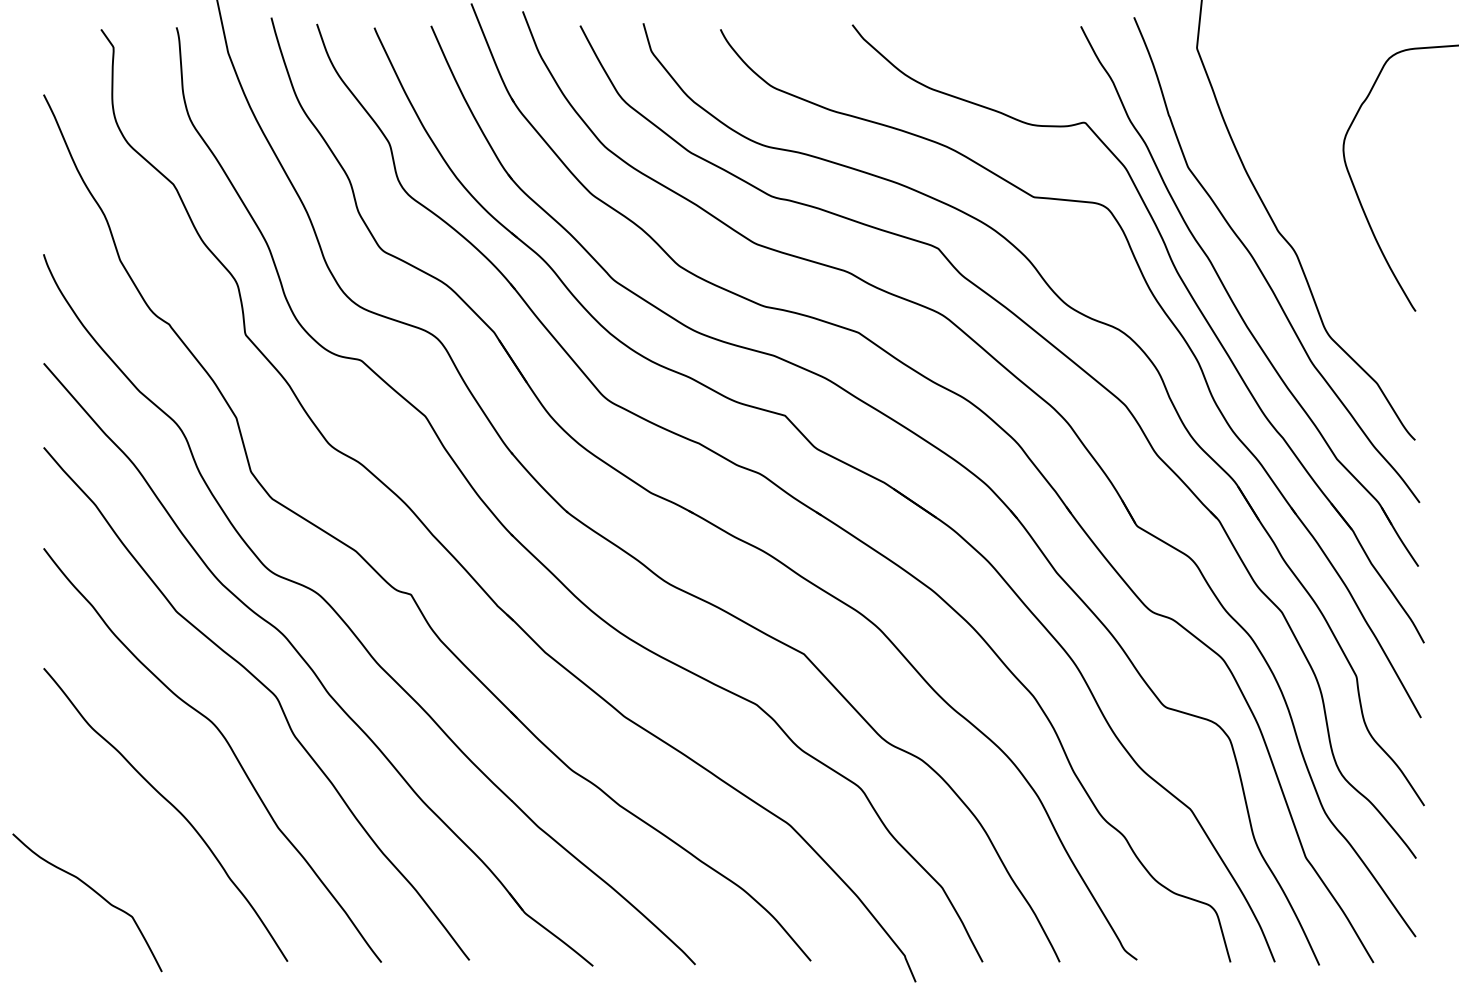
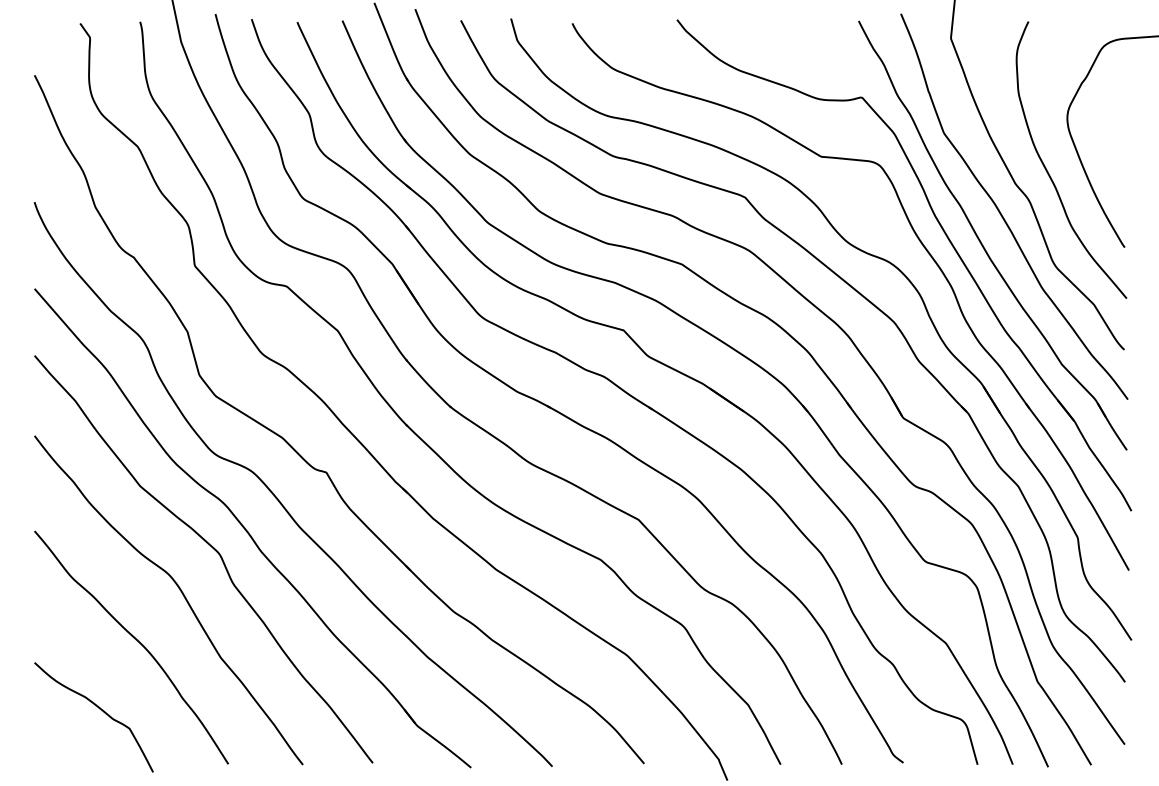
curve: (1321, 219) -> (1049, 174), added
curve: (94, 892) -> (99, 709), moved

